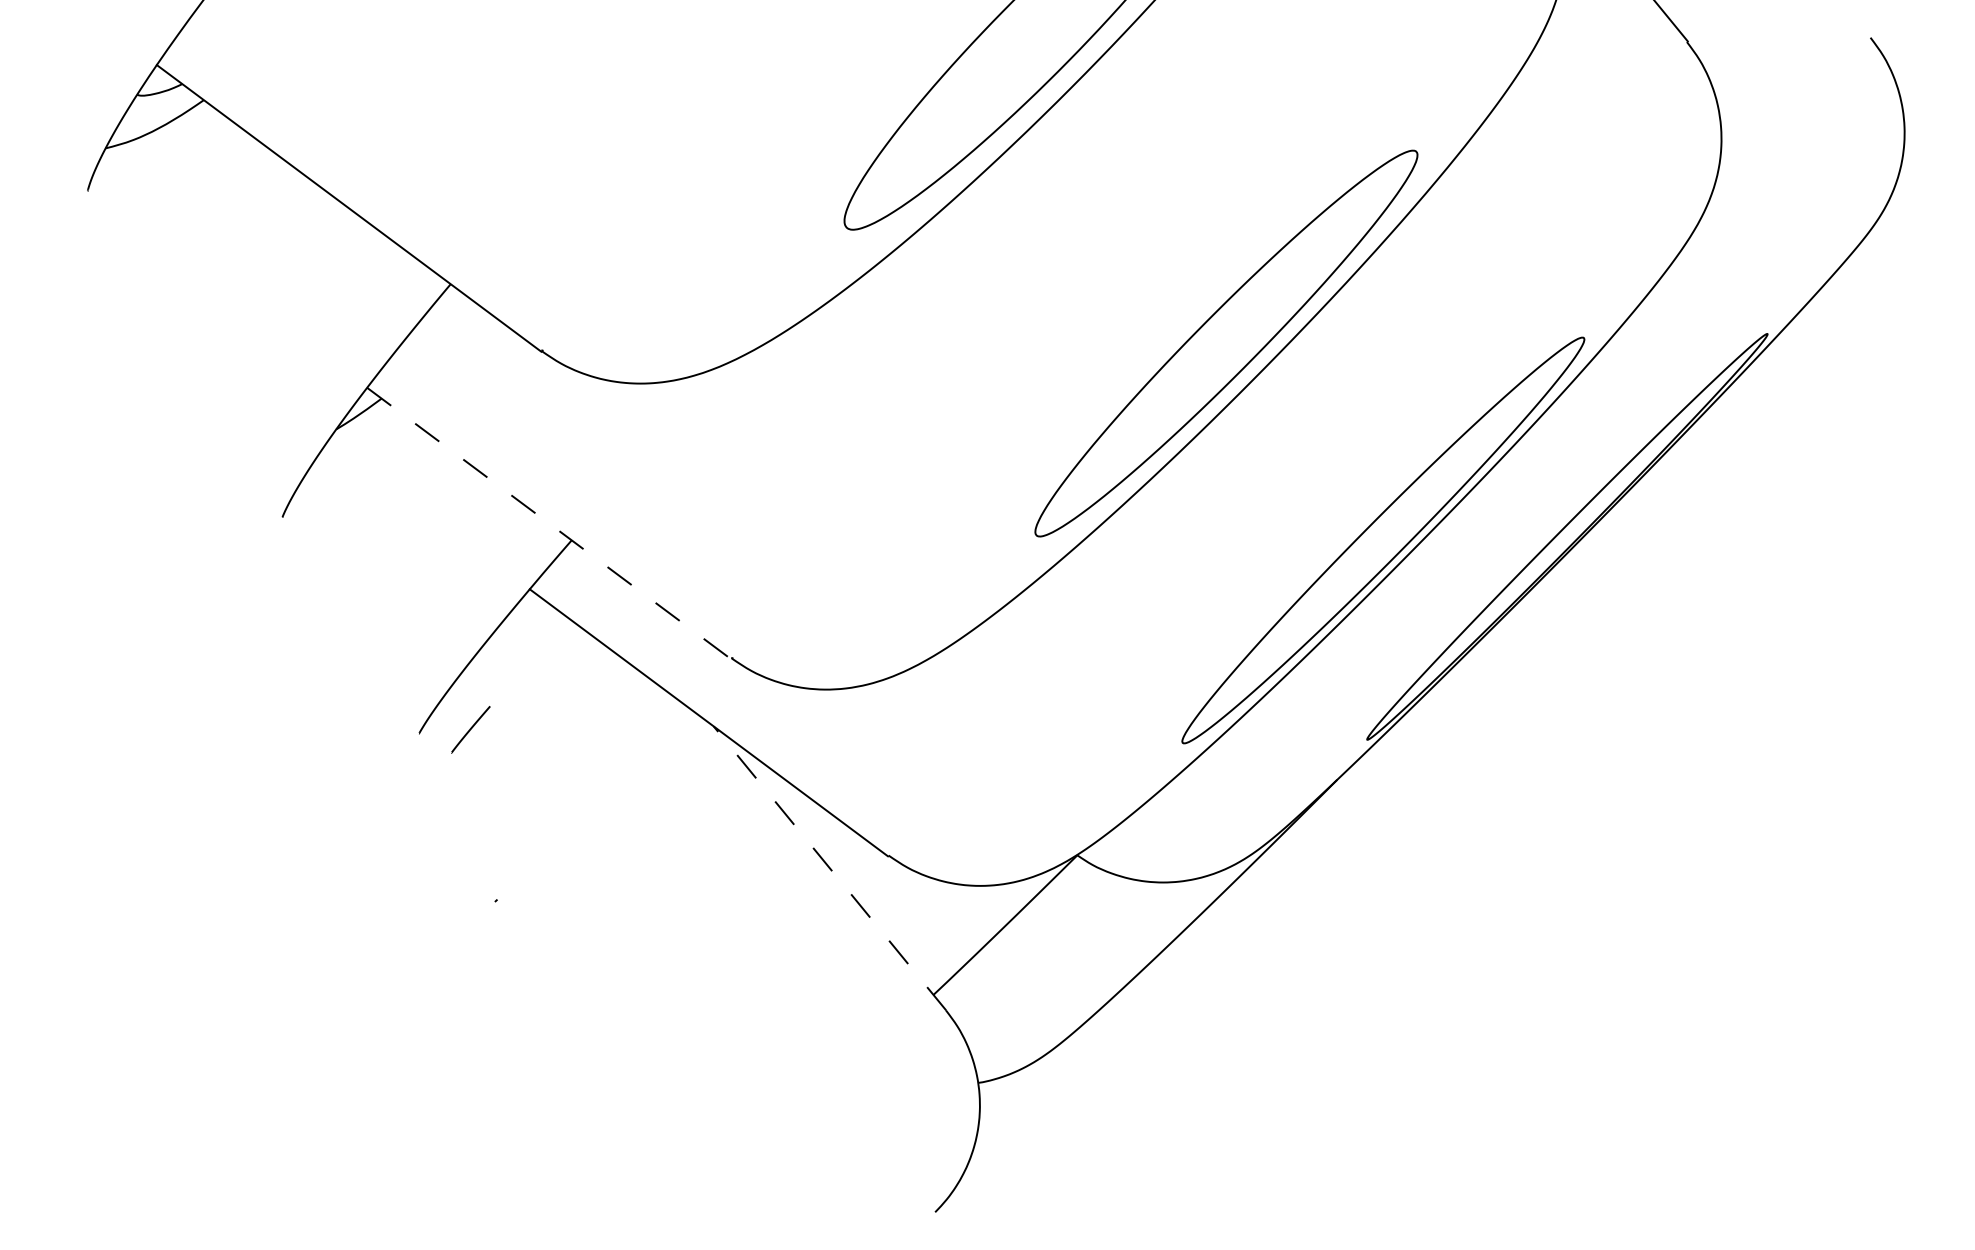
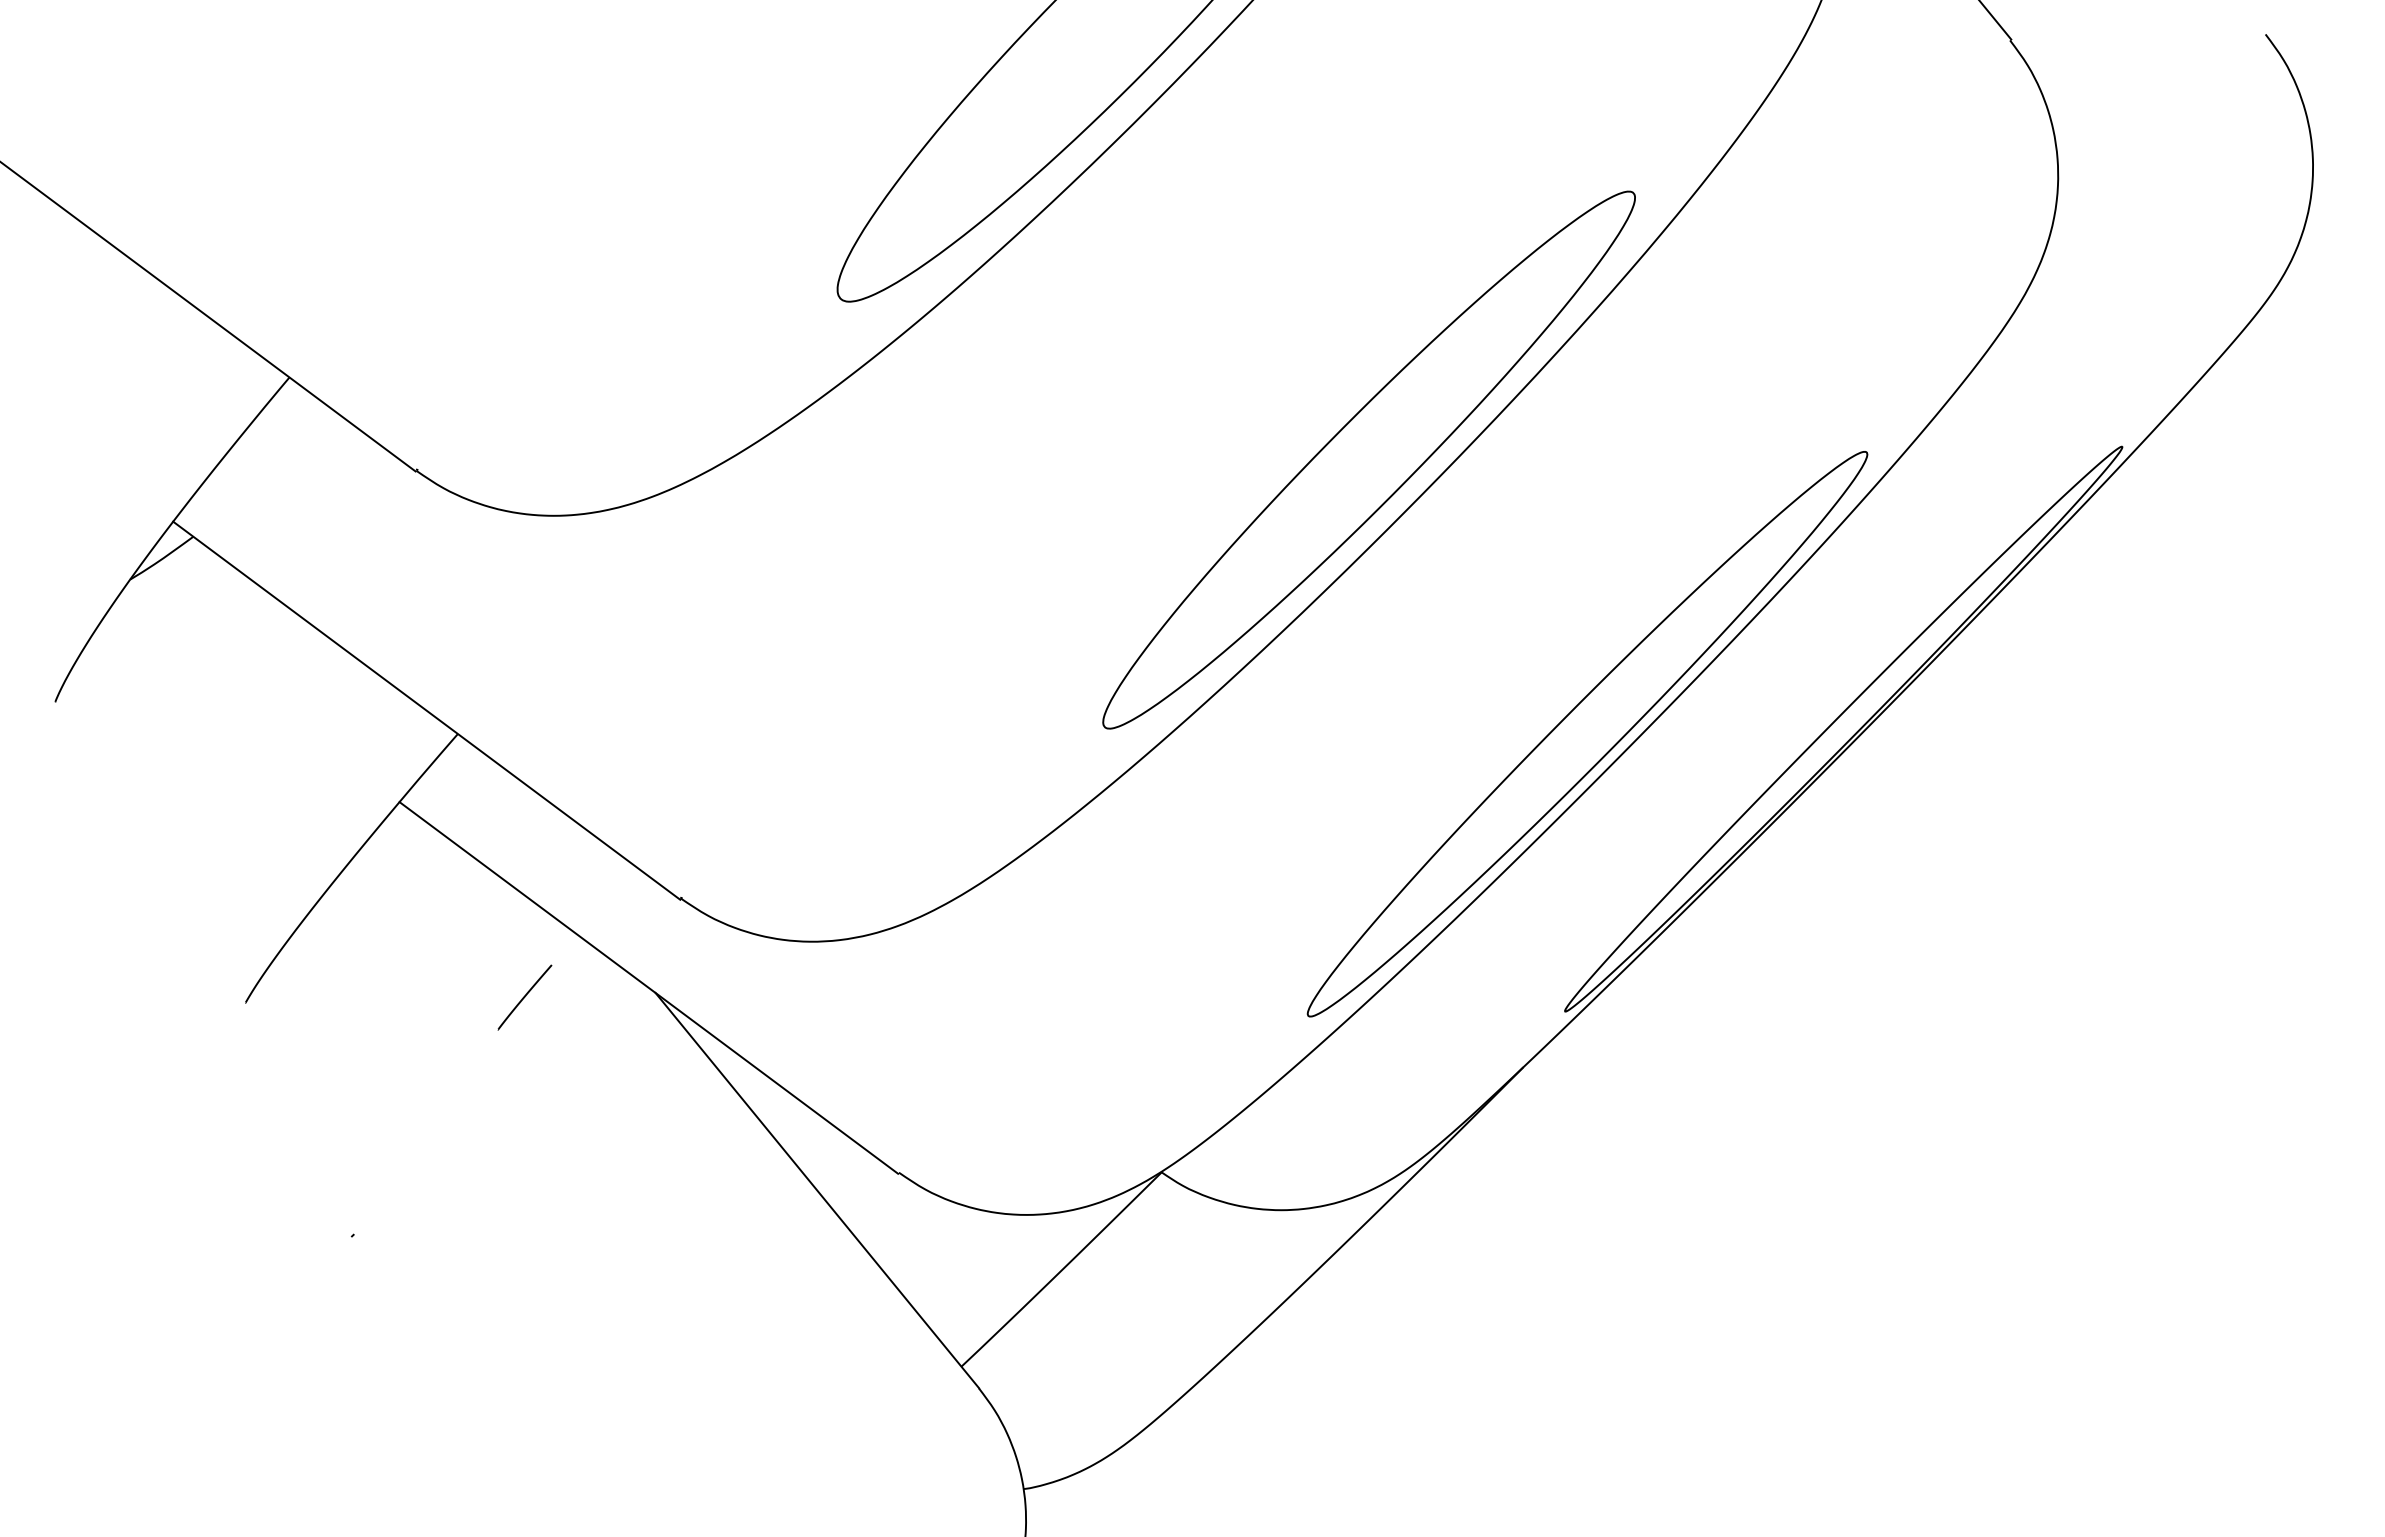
line: (549, 523) -> (426, 710), dashed -> solid
line: (470, 729) -> (524, 997), moved
line: (829, 868) -> (816, 1190), dashed -> solid

